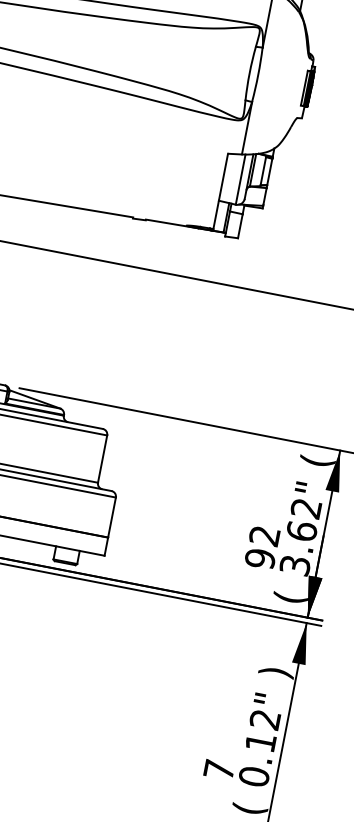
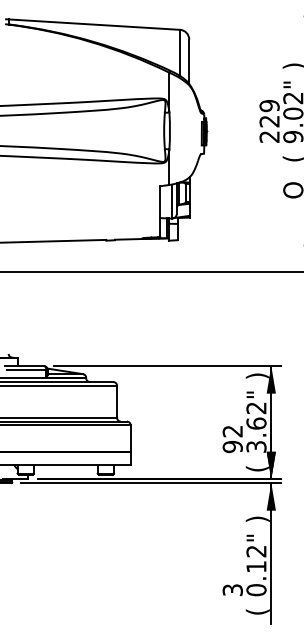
text: (317, 460) -> (257, 375), ( -> )
text: (218, 768) -> (232, 589), 7 -> 3

